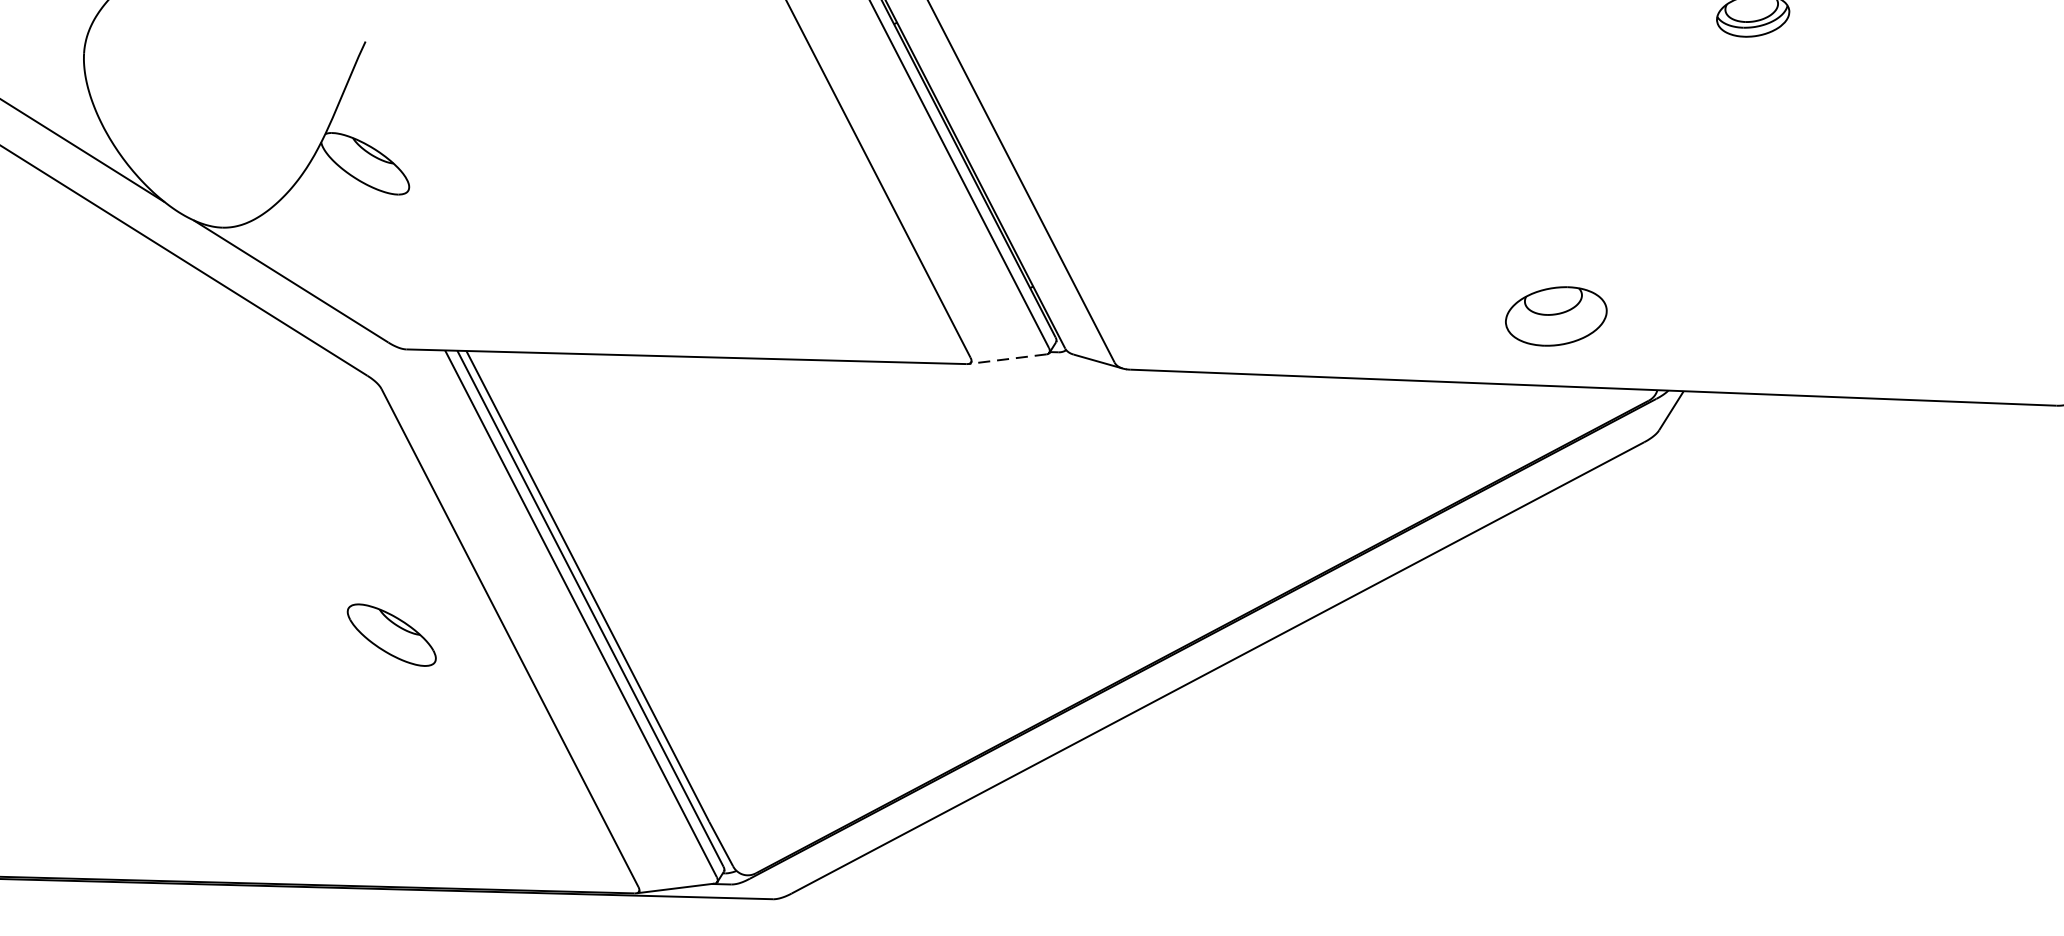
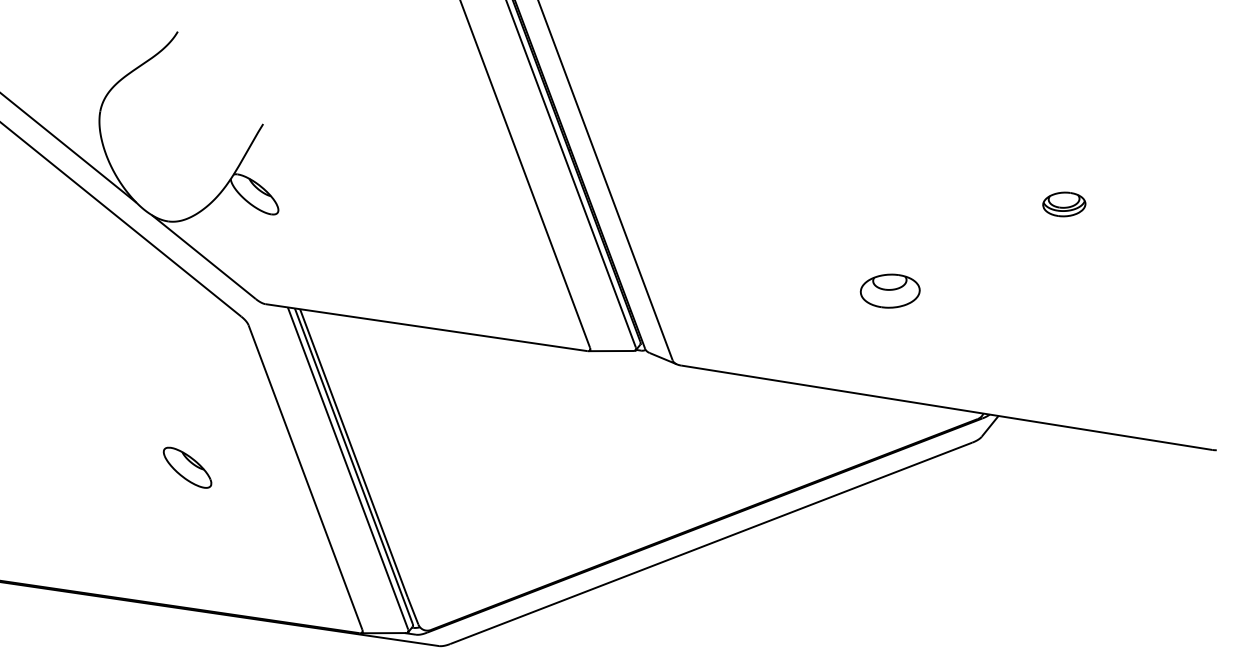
part: (1554, 315) -> (889, 290), moved
line: (1008, 359) -> (611, 351), dashed -> solid
part: (391, 634) -> (187, 467), moved

